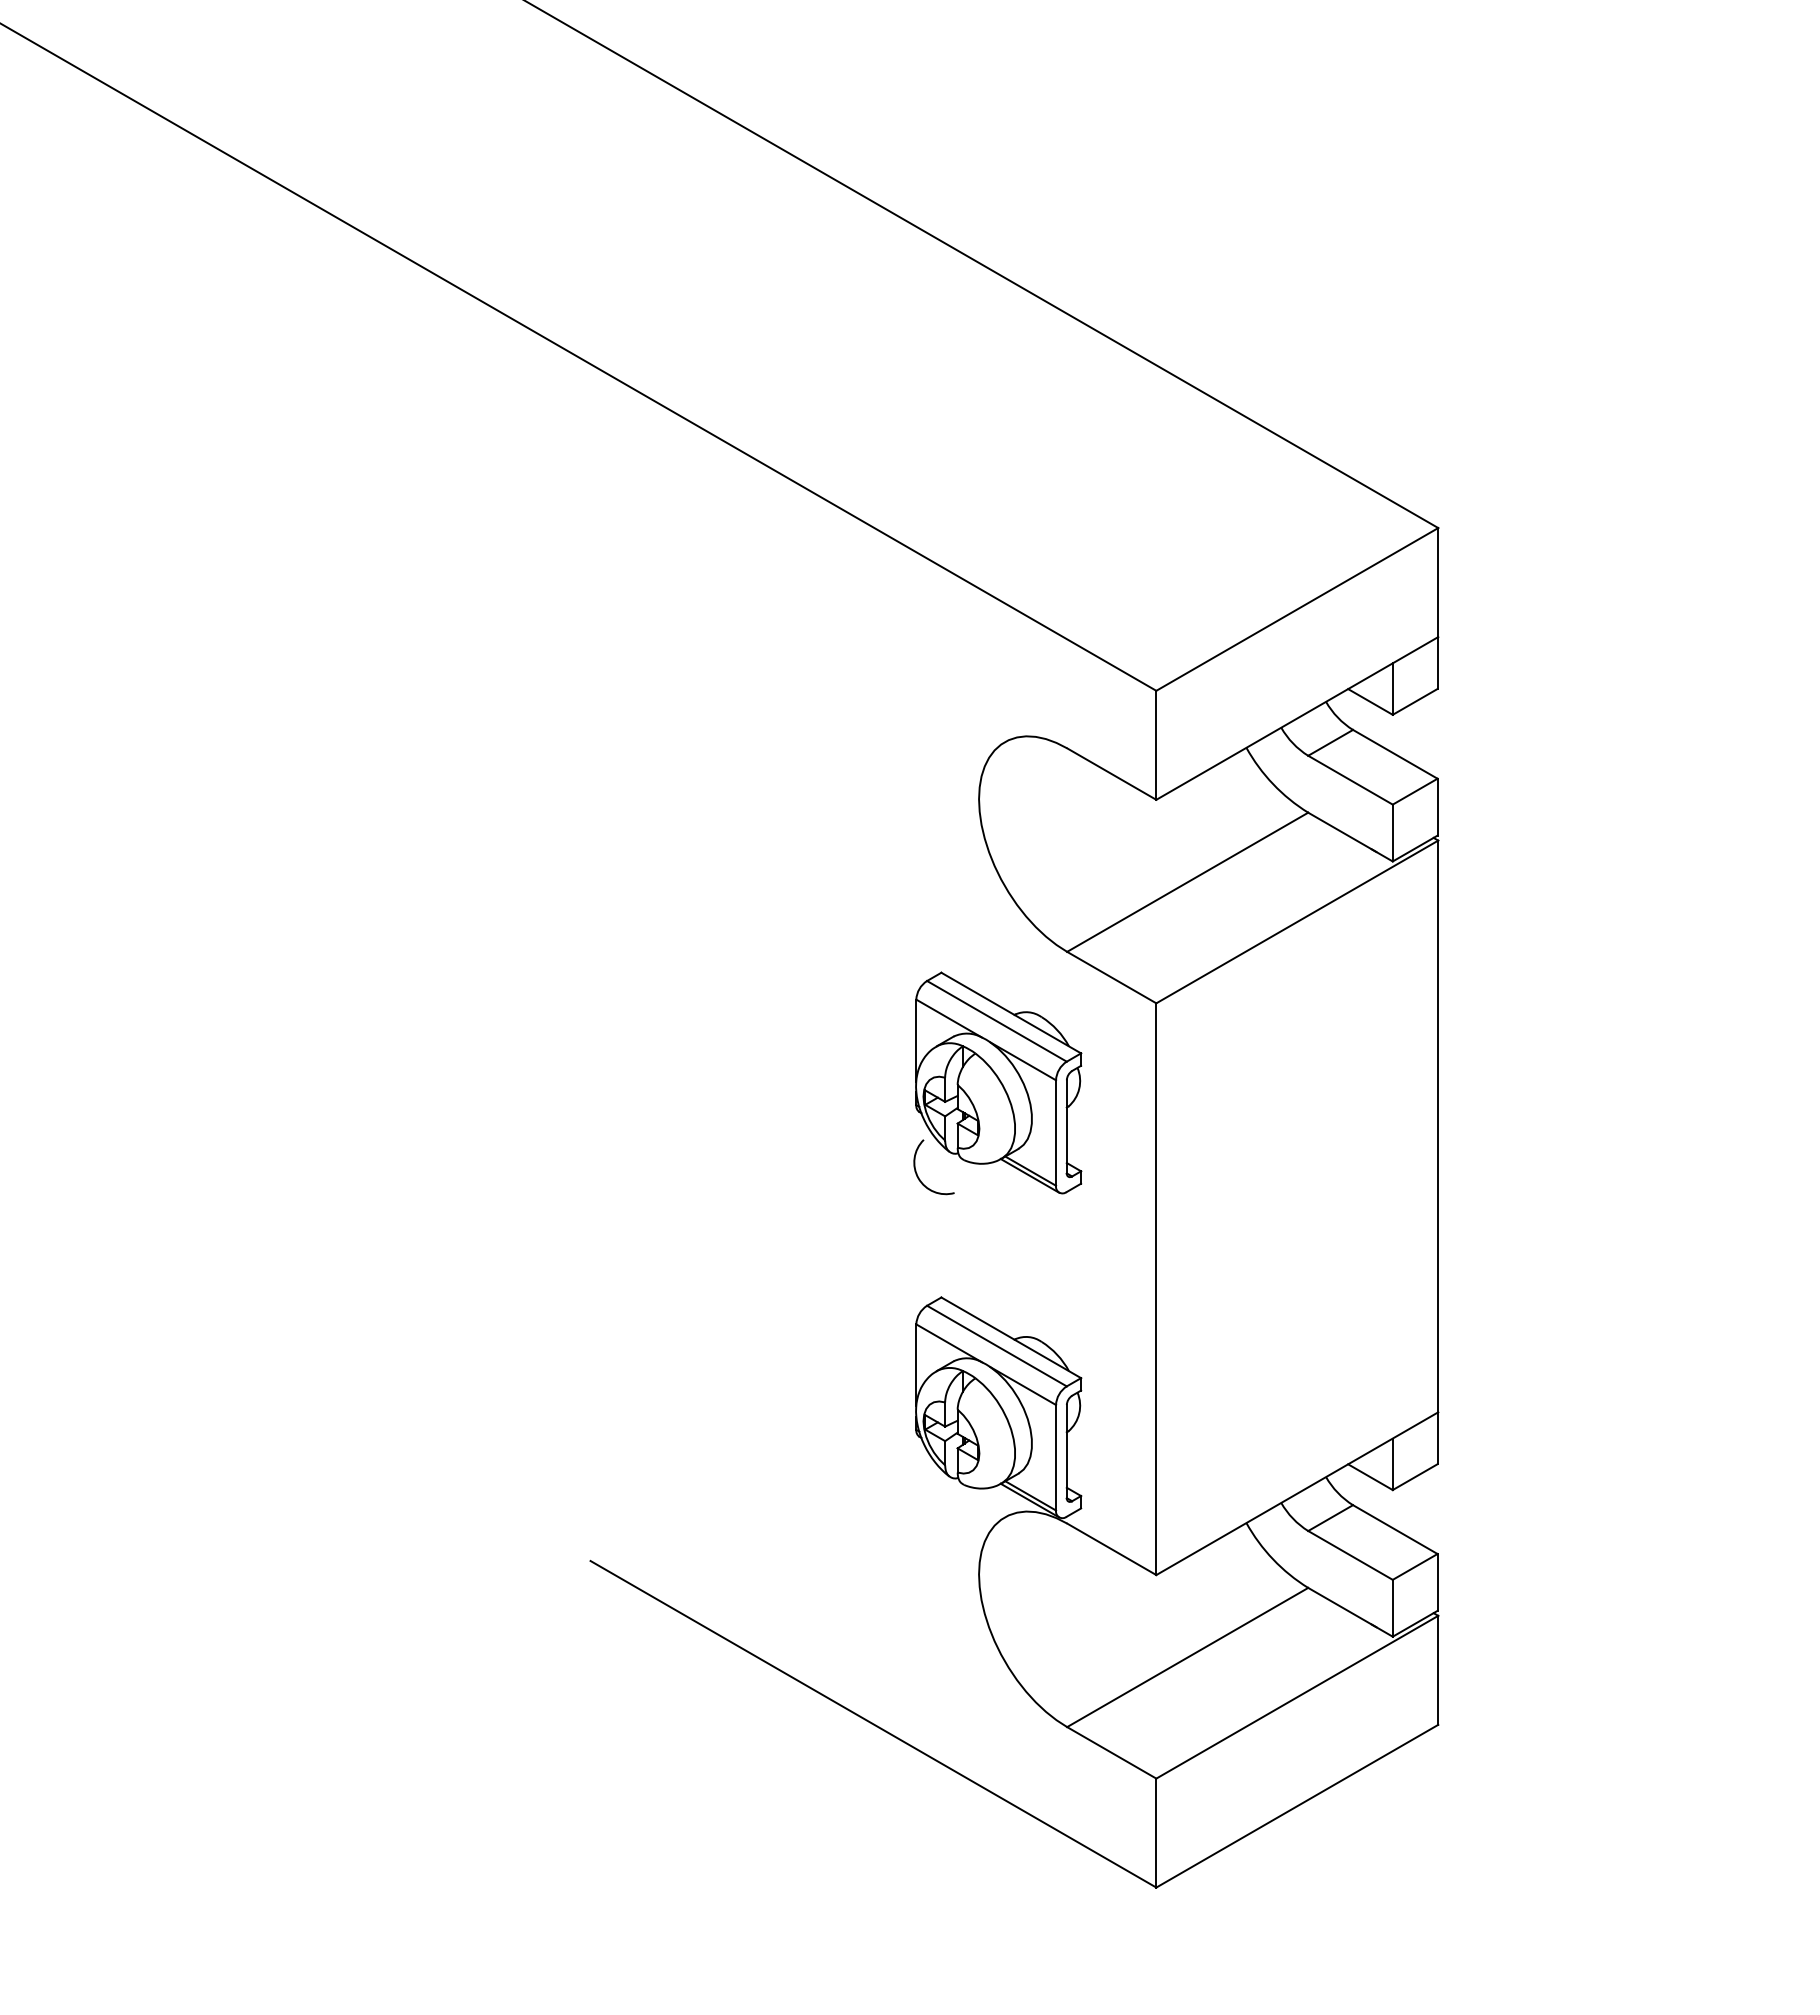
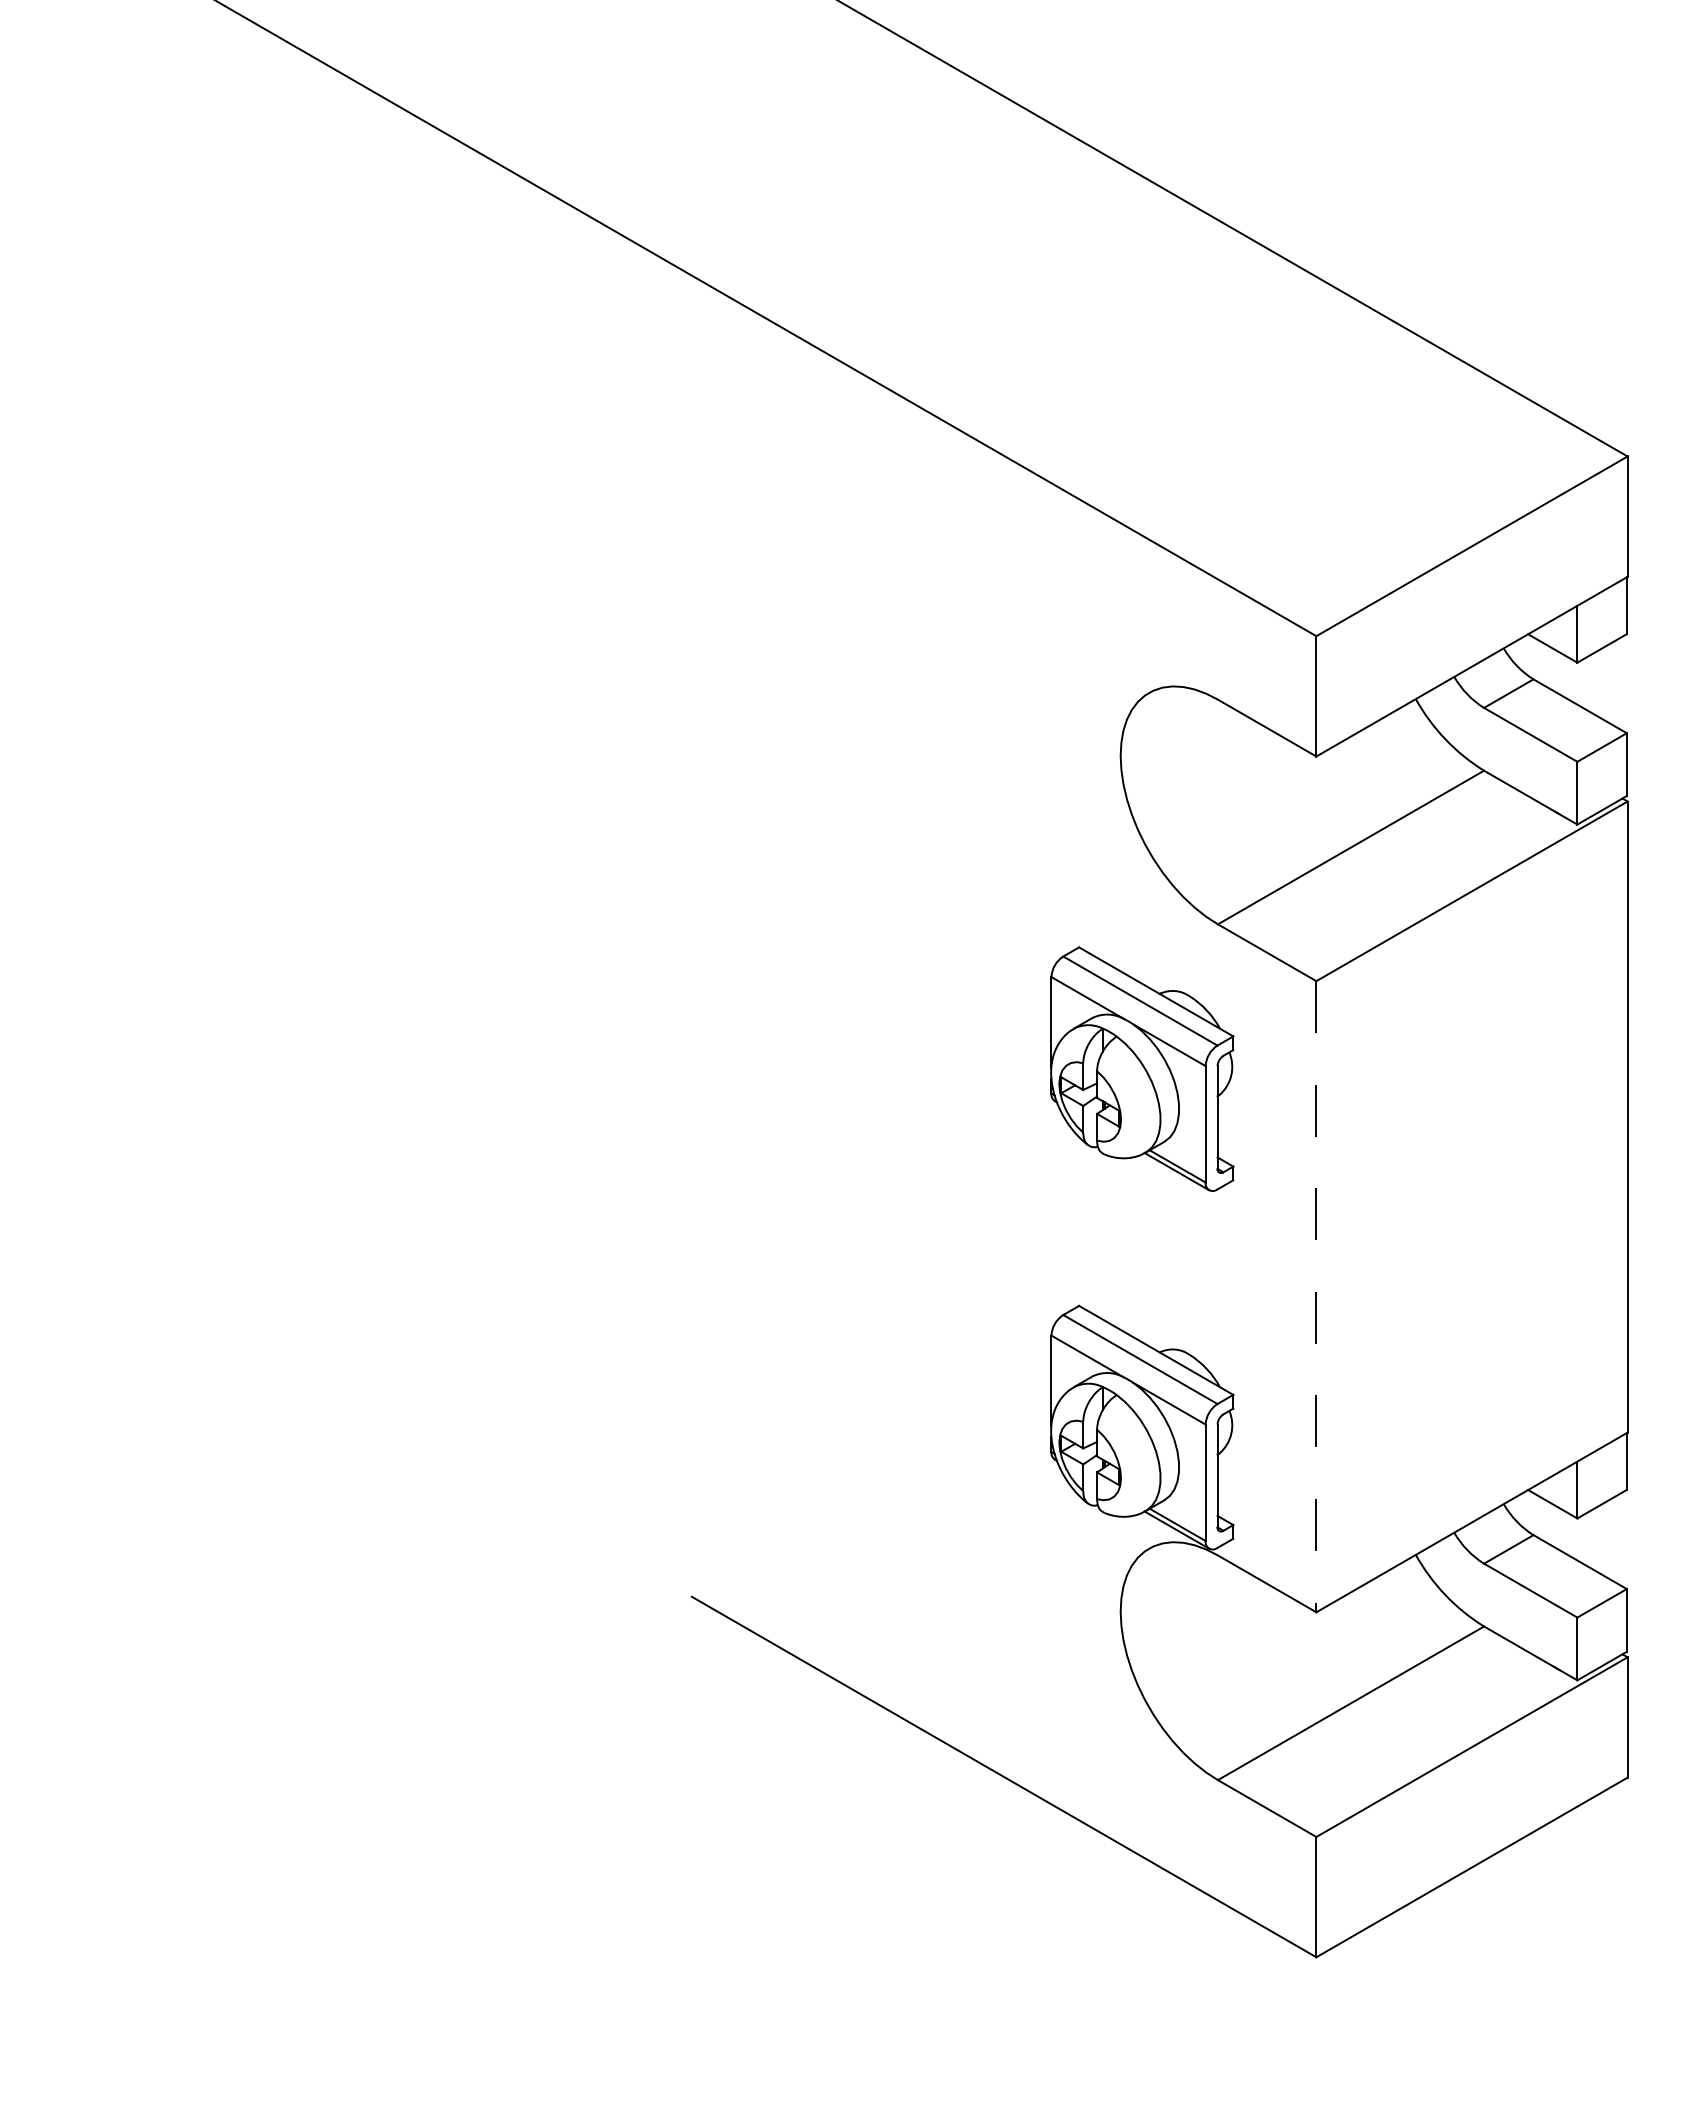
arc: (918, 1175) -> (1053, 1171), removed
line: (1156, 1289) -> (1316, 1297), solid -> dashed

